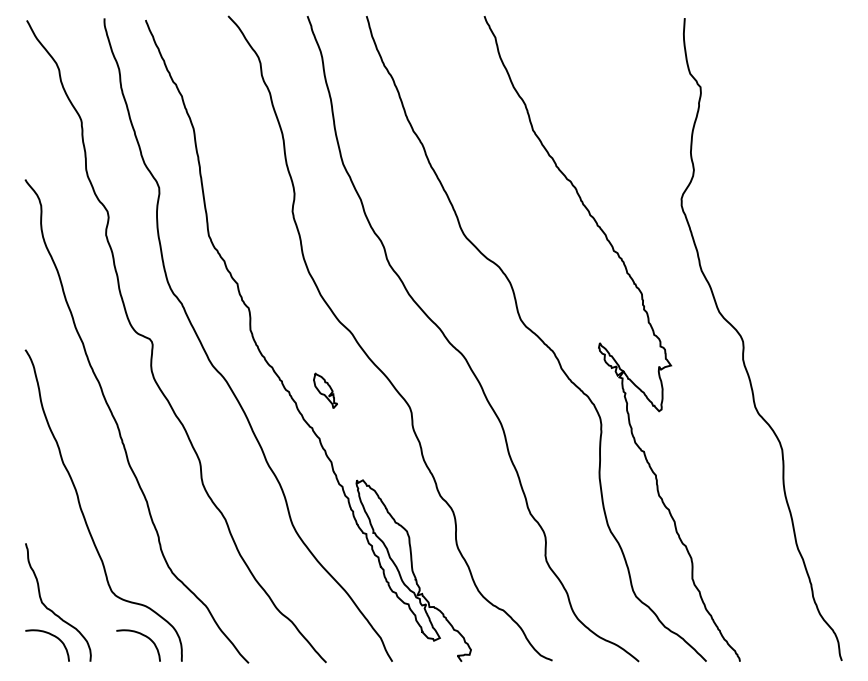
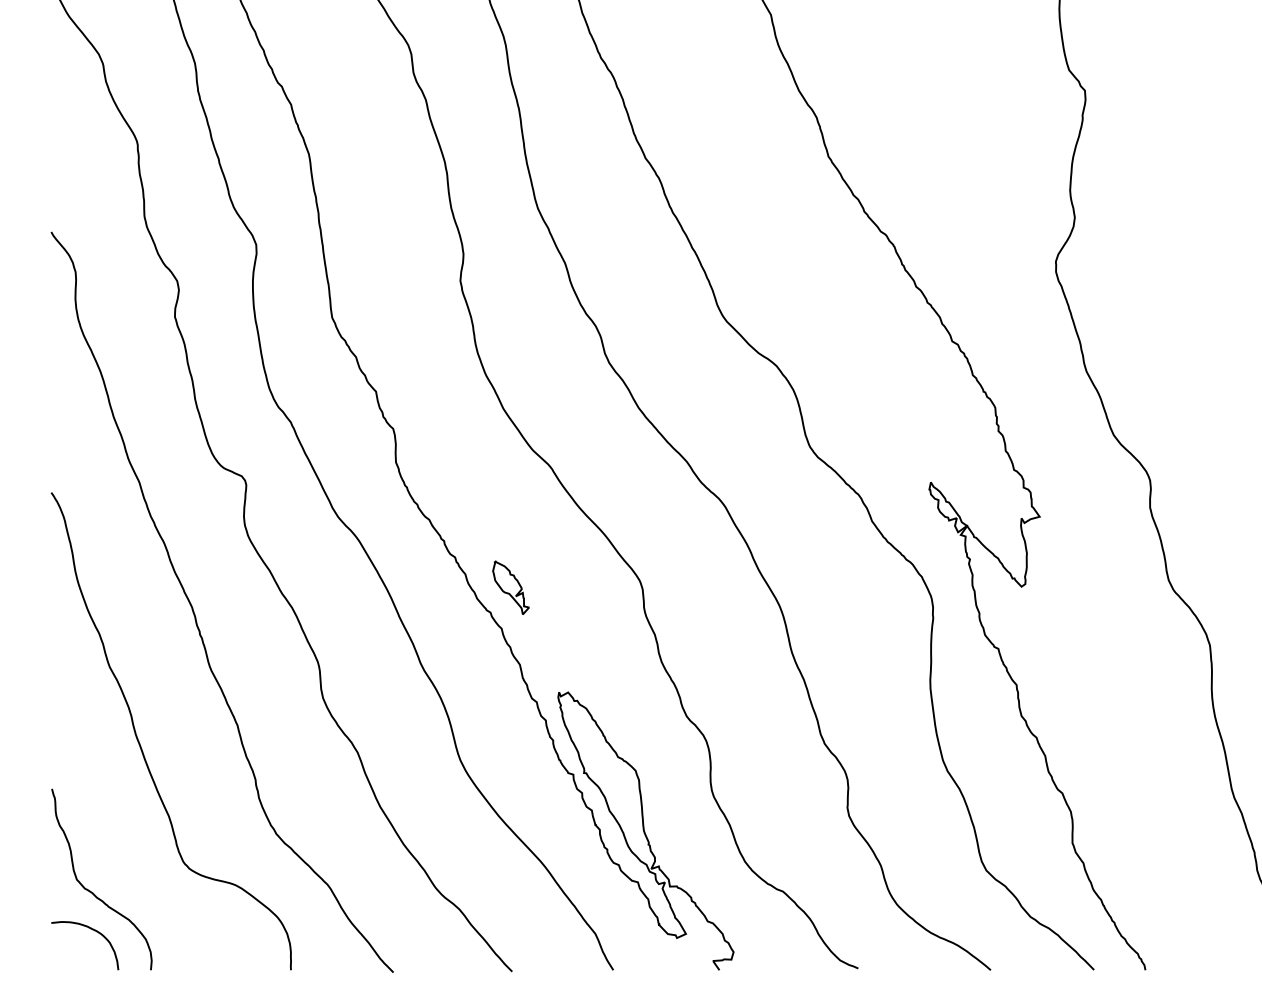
part: (325, 390) -> (510, 587), moved
curve: (143, 636) -> (232, 931), removed

